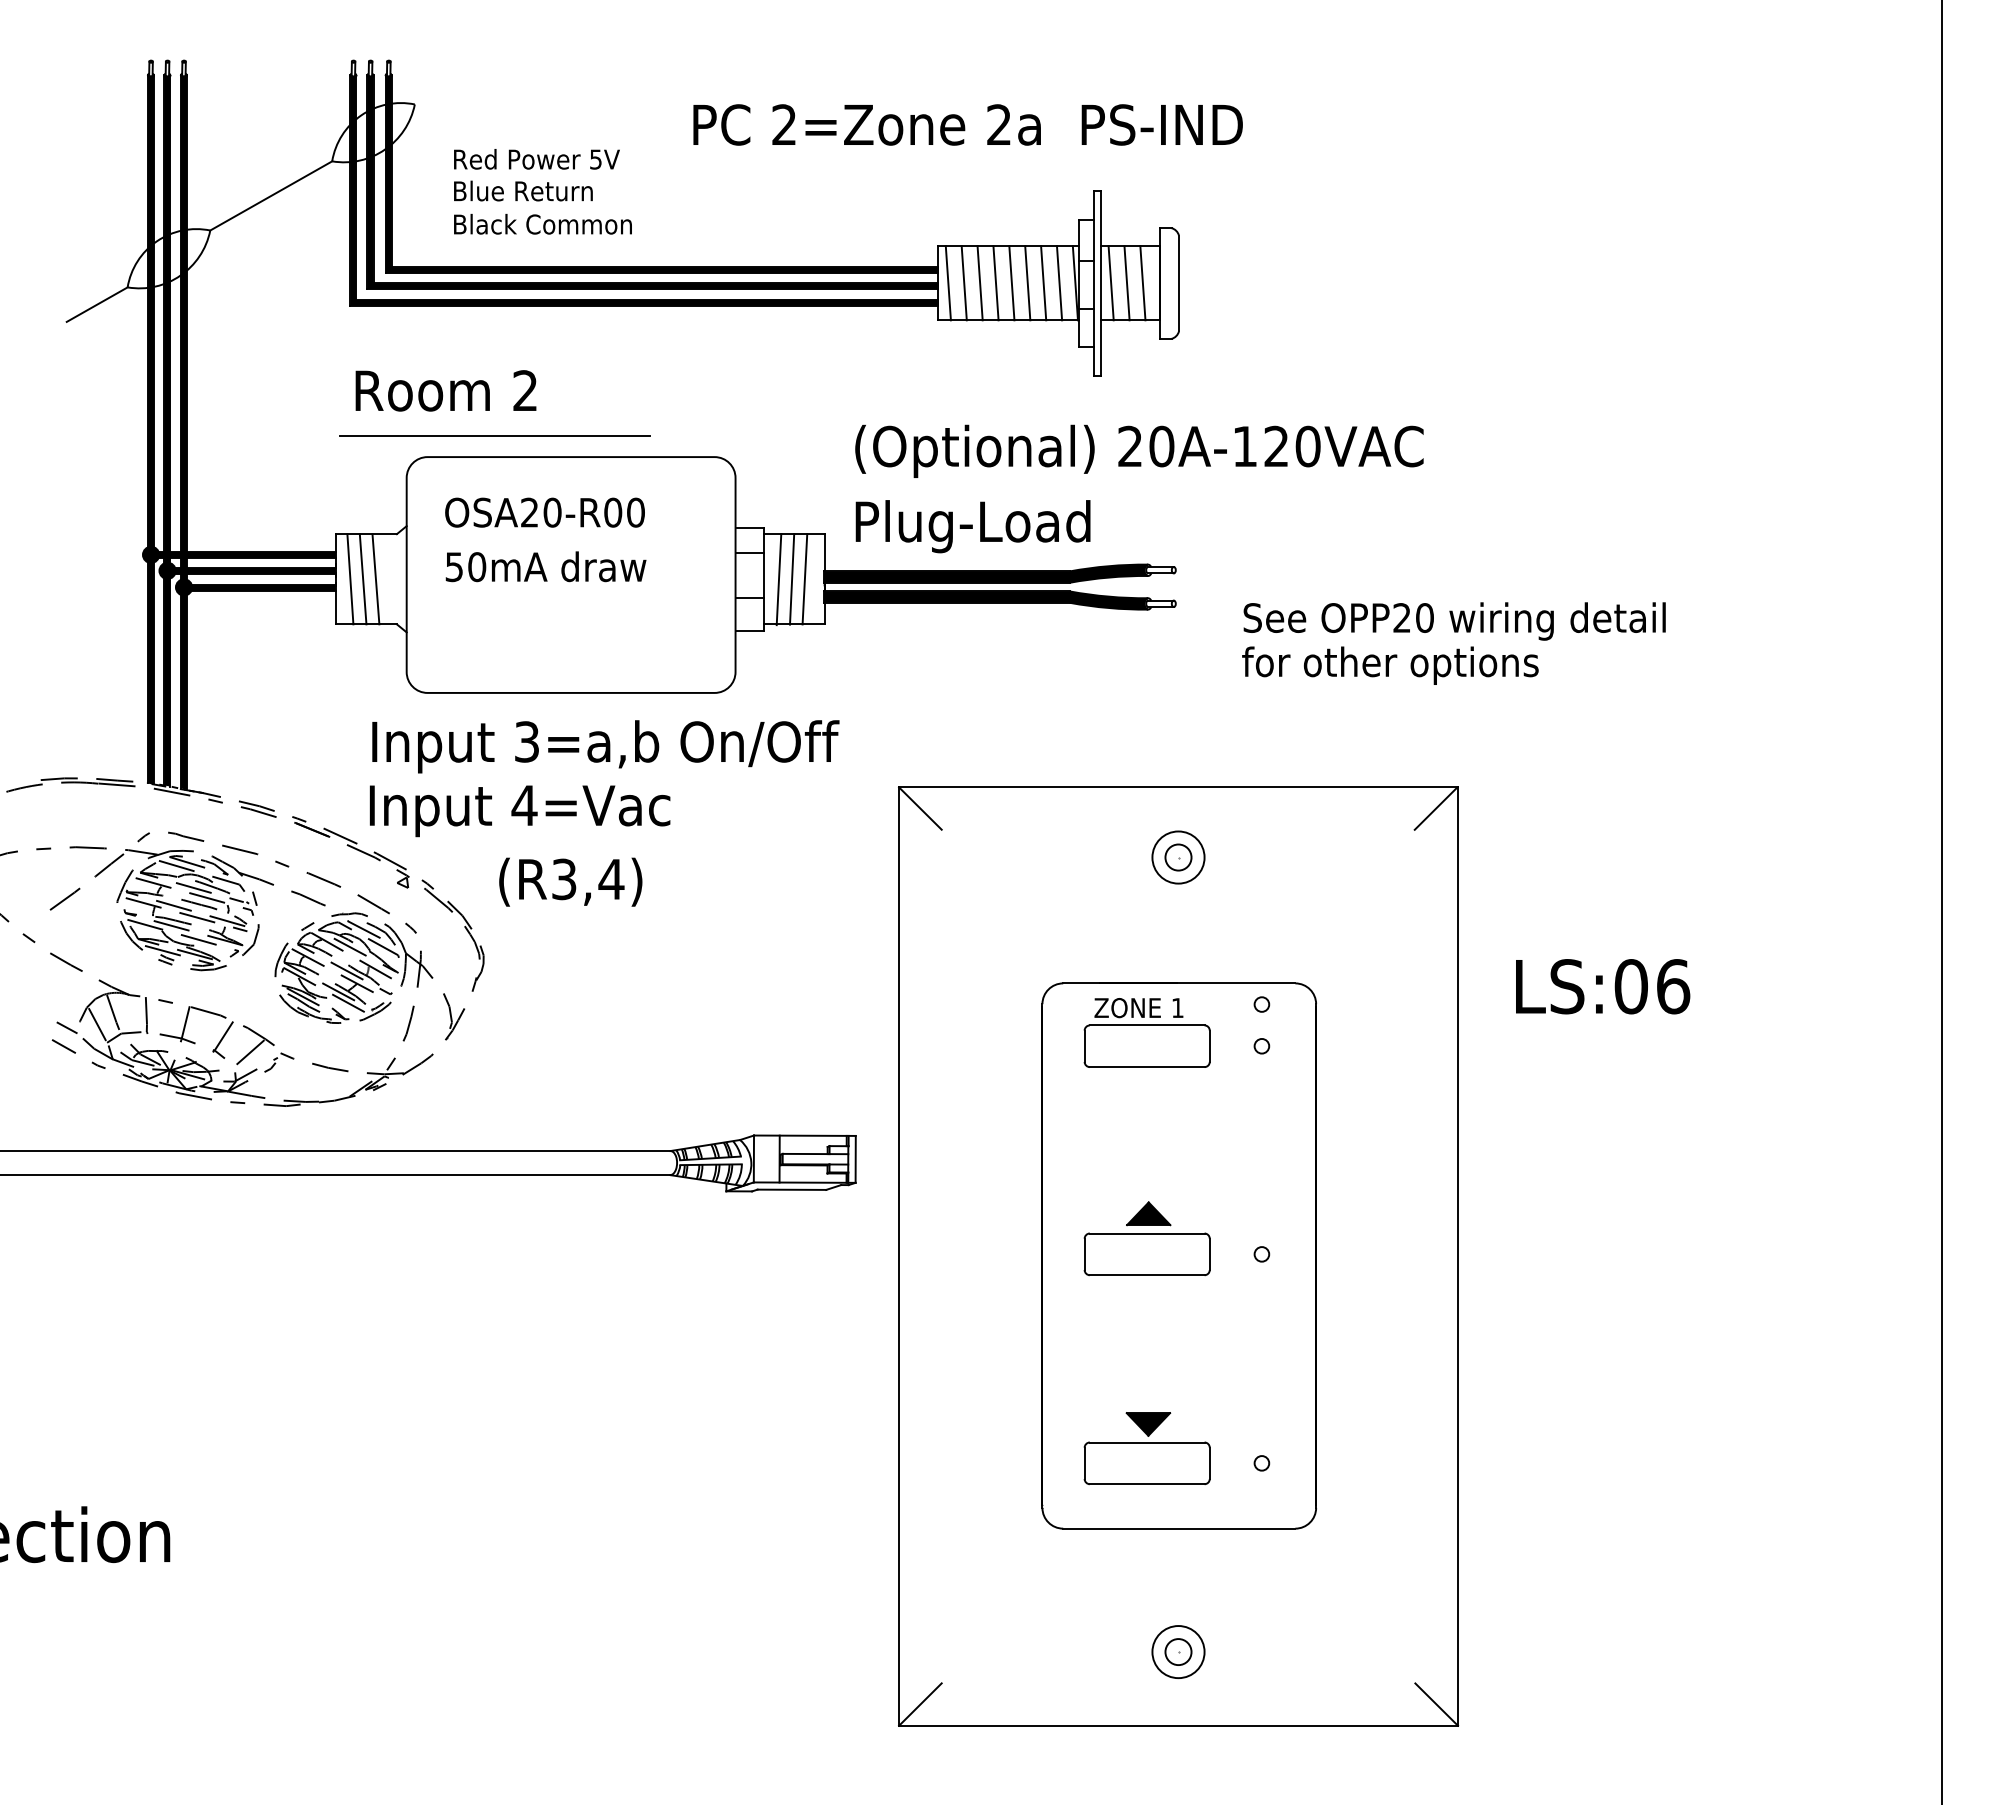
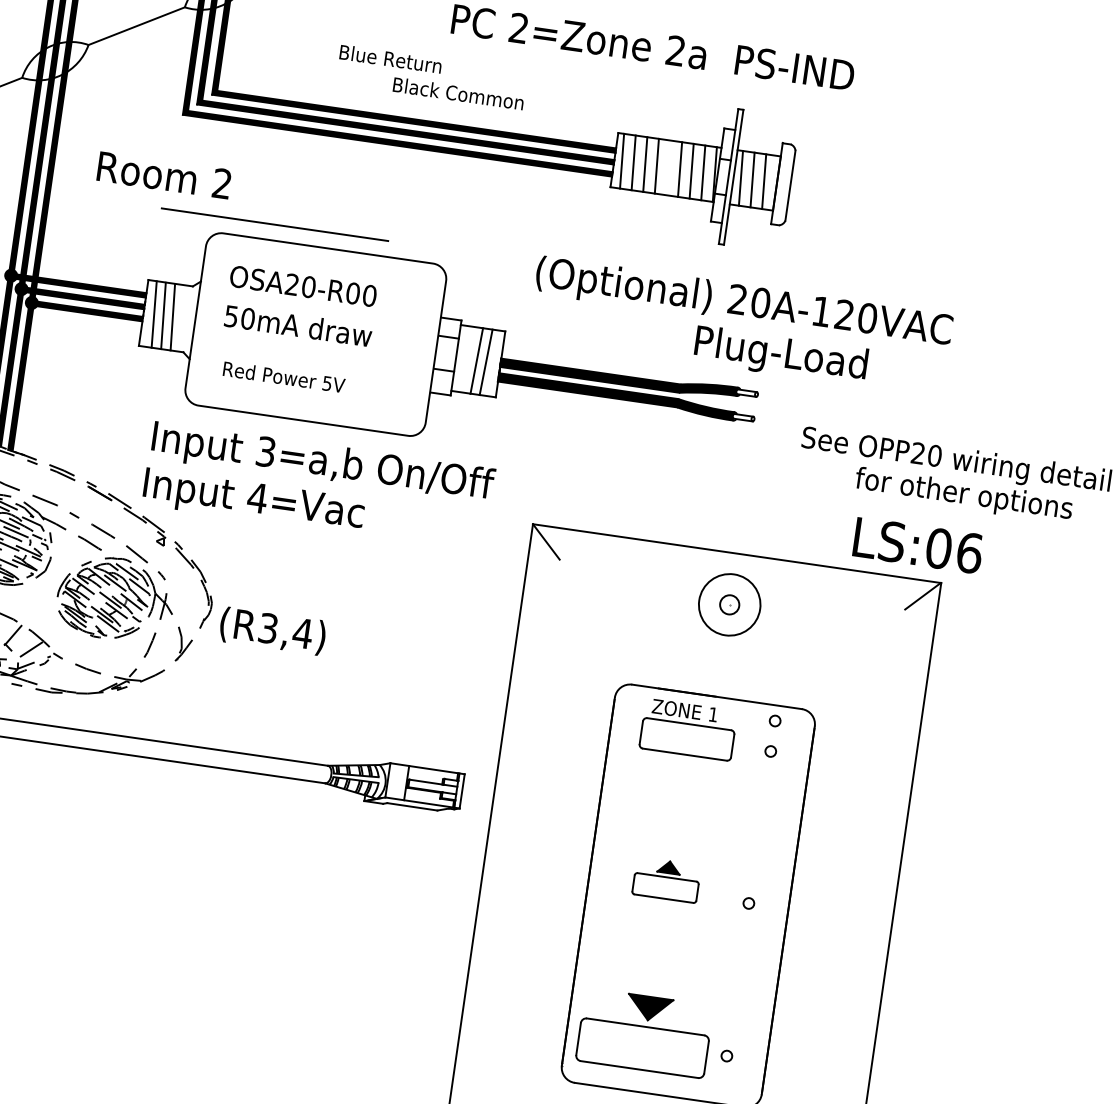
text: (536, 159) -> (283, 377), moved
text: (523, 190) -> (390, 58), moved
text: (542, 223) -> (458, 93), moved
line: (1011, 283) -> (668, 168), removed
text: (445, 390) -> (163, 175), moved
text: (972, 526) -> (780, 355), moved
line: (778, 579) -> (466, 359), removed
text: (1390, 665) -> (963, 495), moved
circle: (1178, 857) -> (729, 604), size x1.6
text: (570, 881) -> (272, 630), moved
text: (1603, 986) -> (918, 545), moved
part: (1146, 1238) -> (666, 879), size x0.7
part: (1146, 1448) -> (644, 1033), size x1.4

